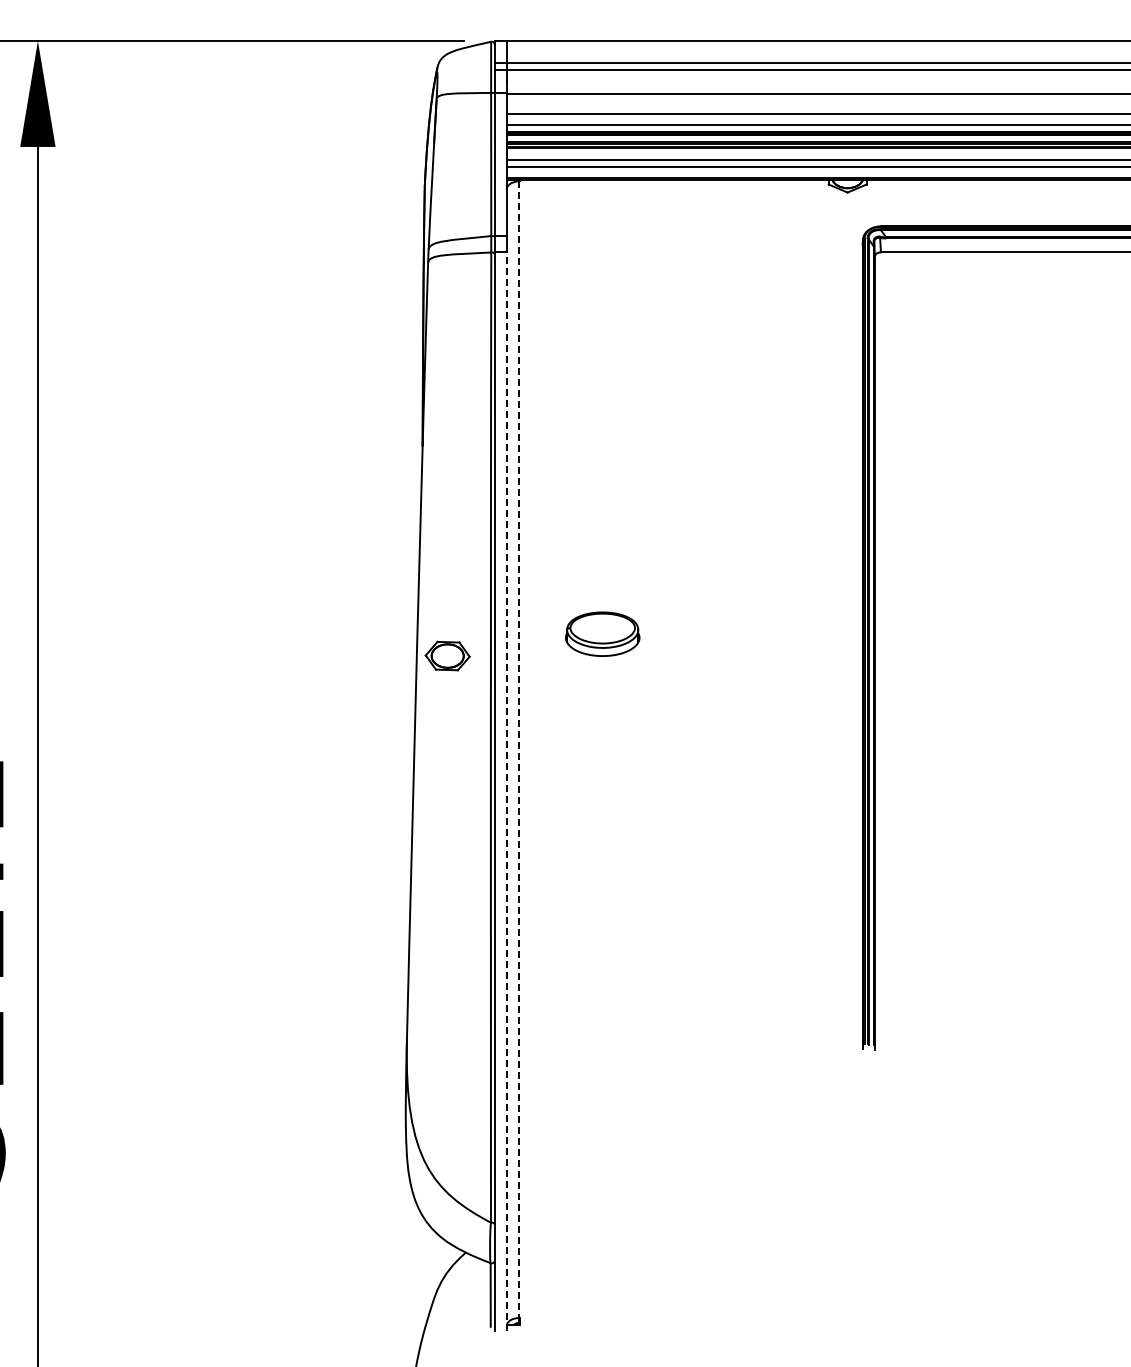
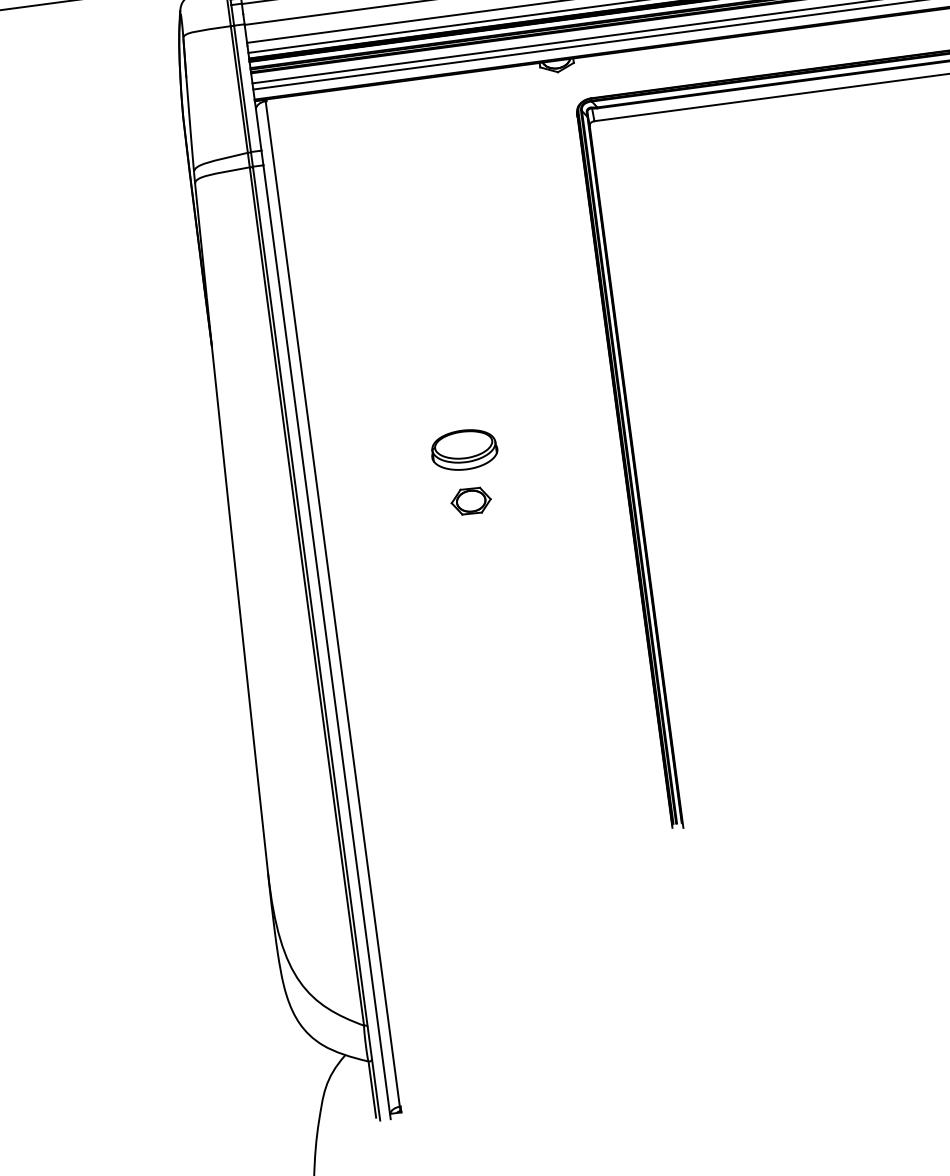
part: (602, 633) -> (464, 449), moved
part: (447, 655) -> (470, 500), moved
line: (518, 750) -> (332, 604), dashed -> solid
line: (506, 790) -> (326, 641), dashed -> solid

